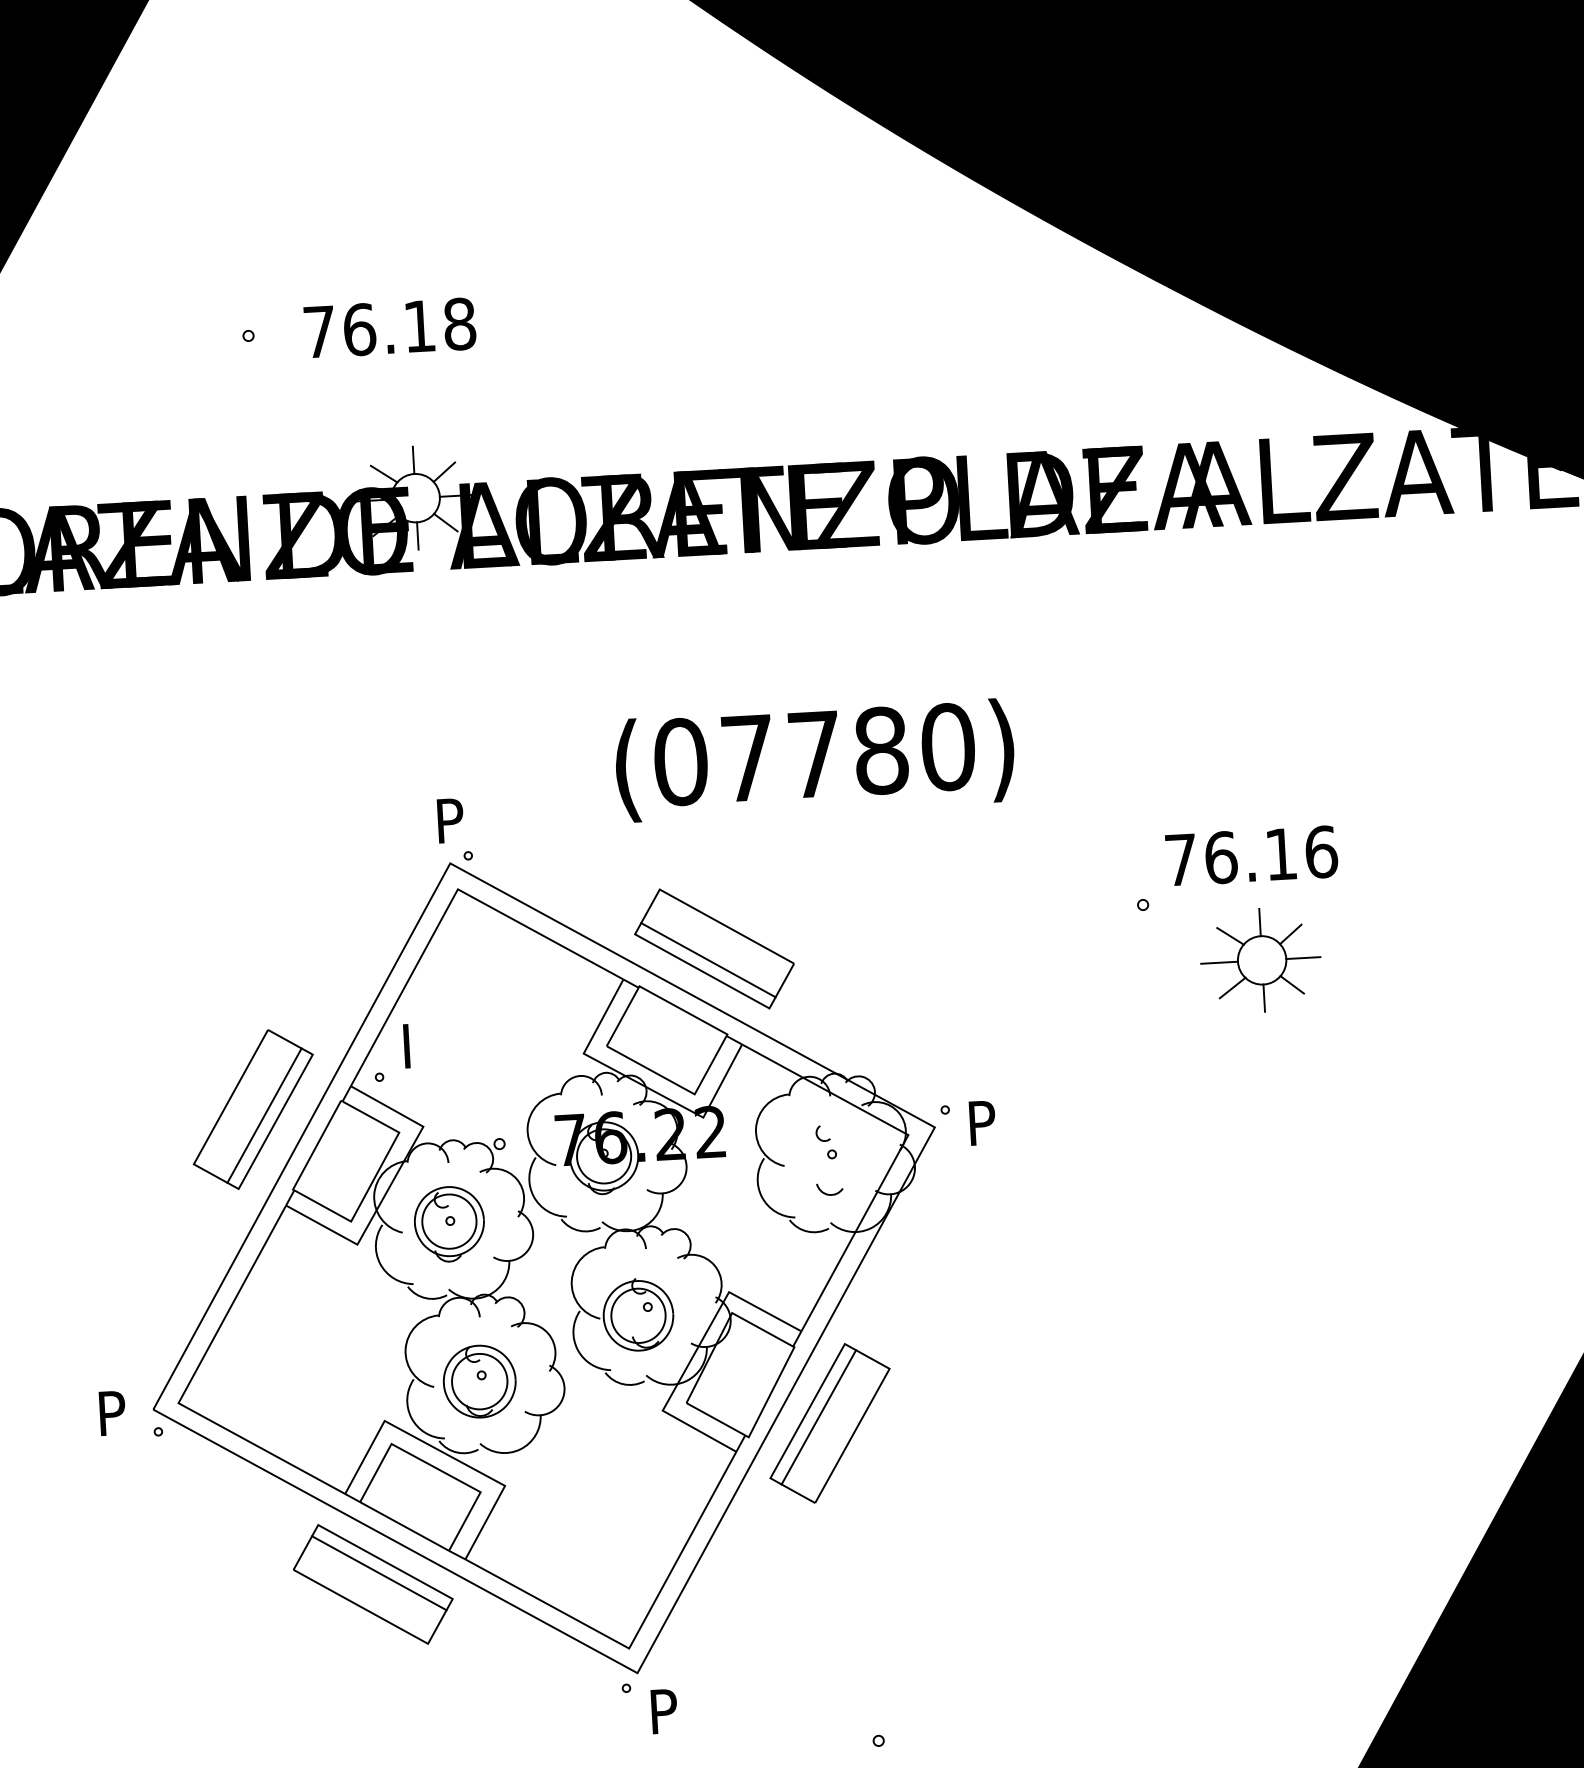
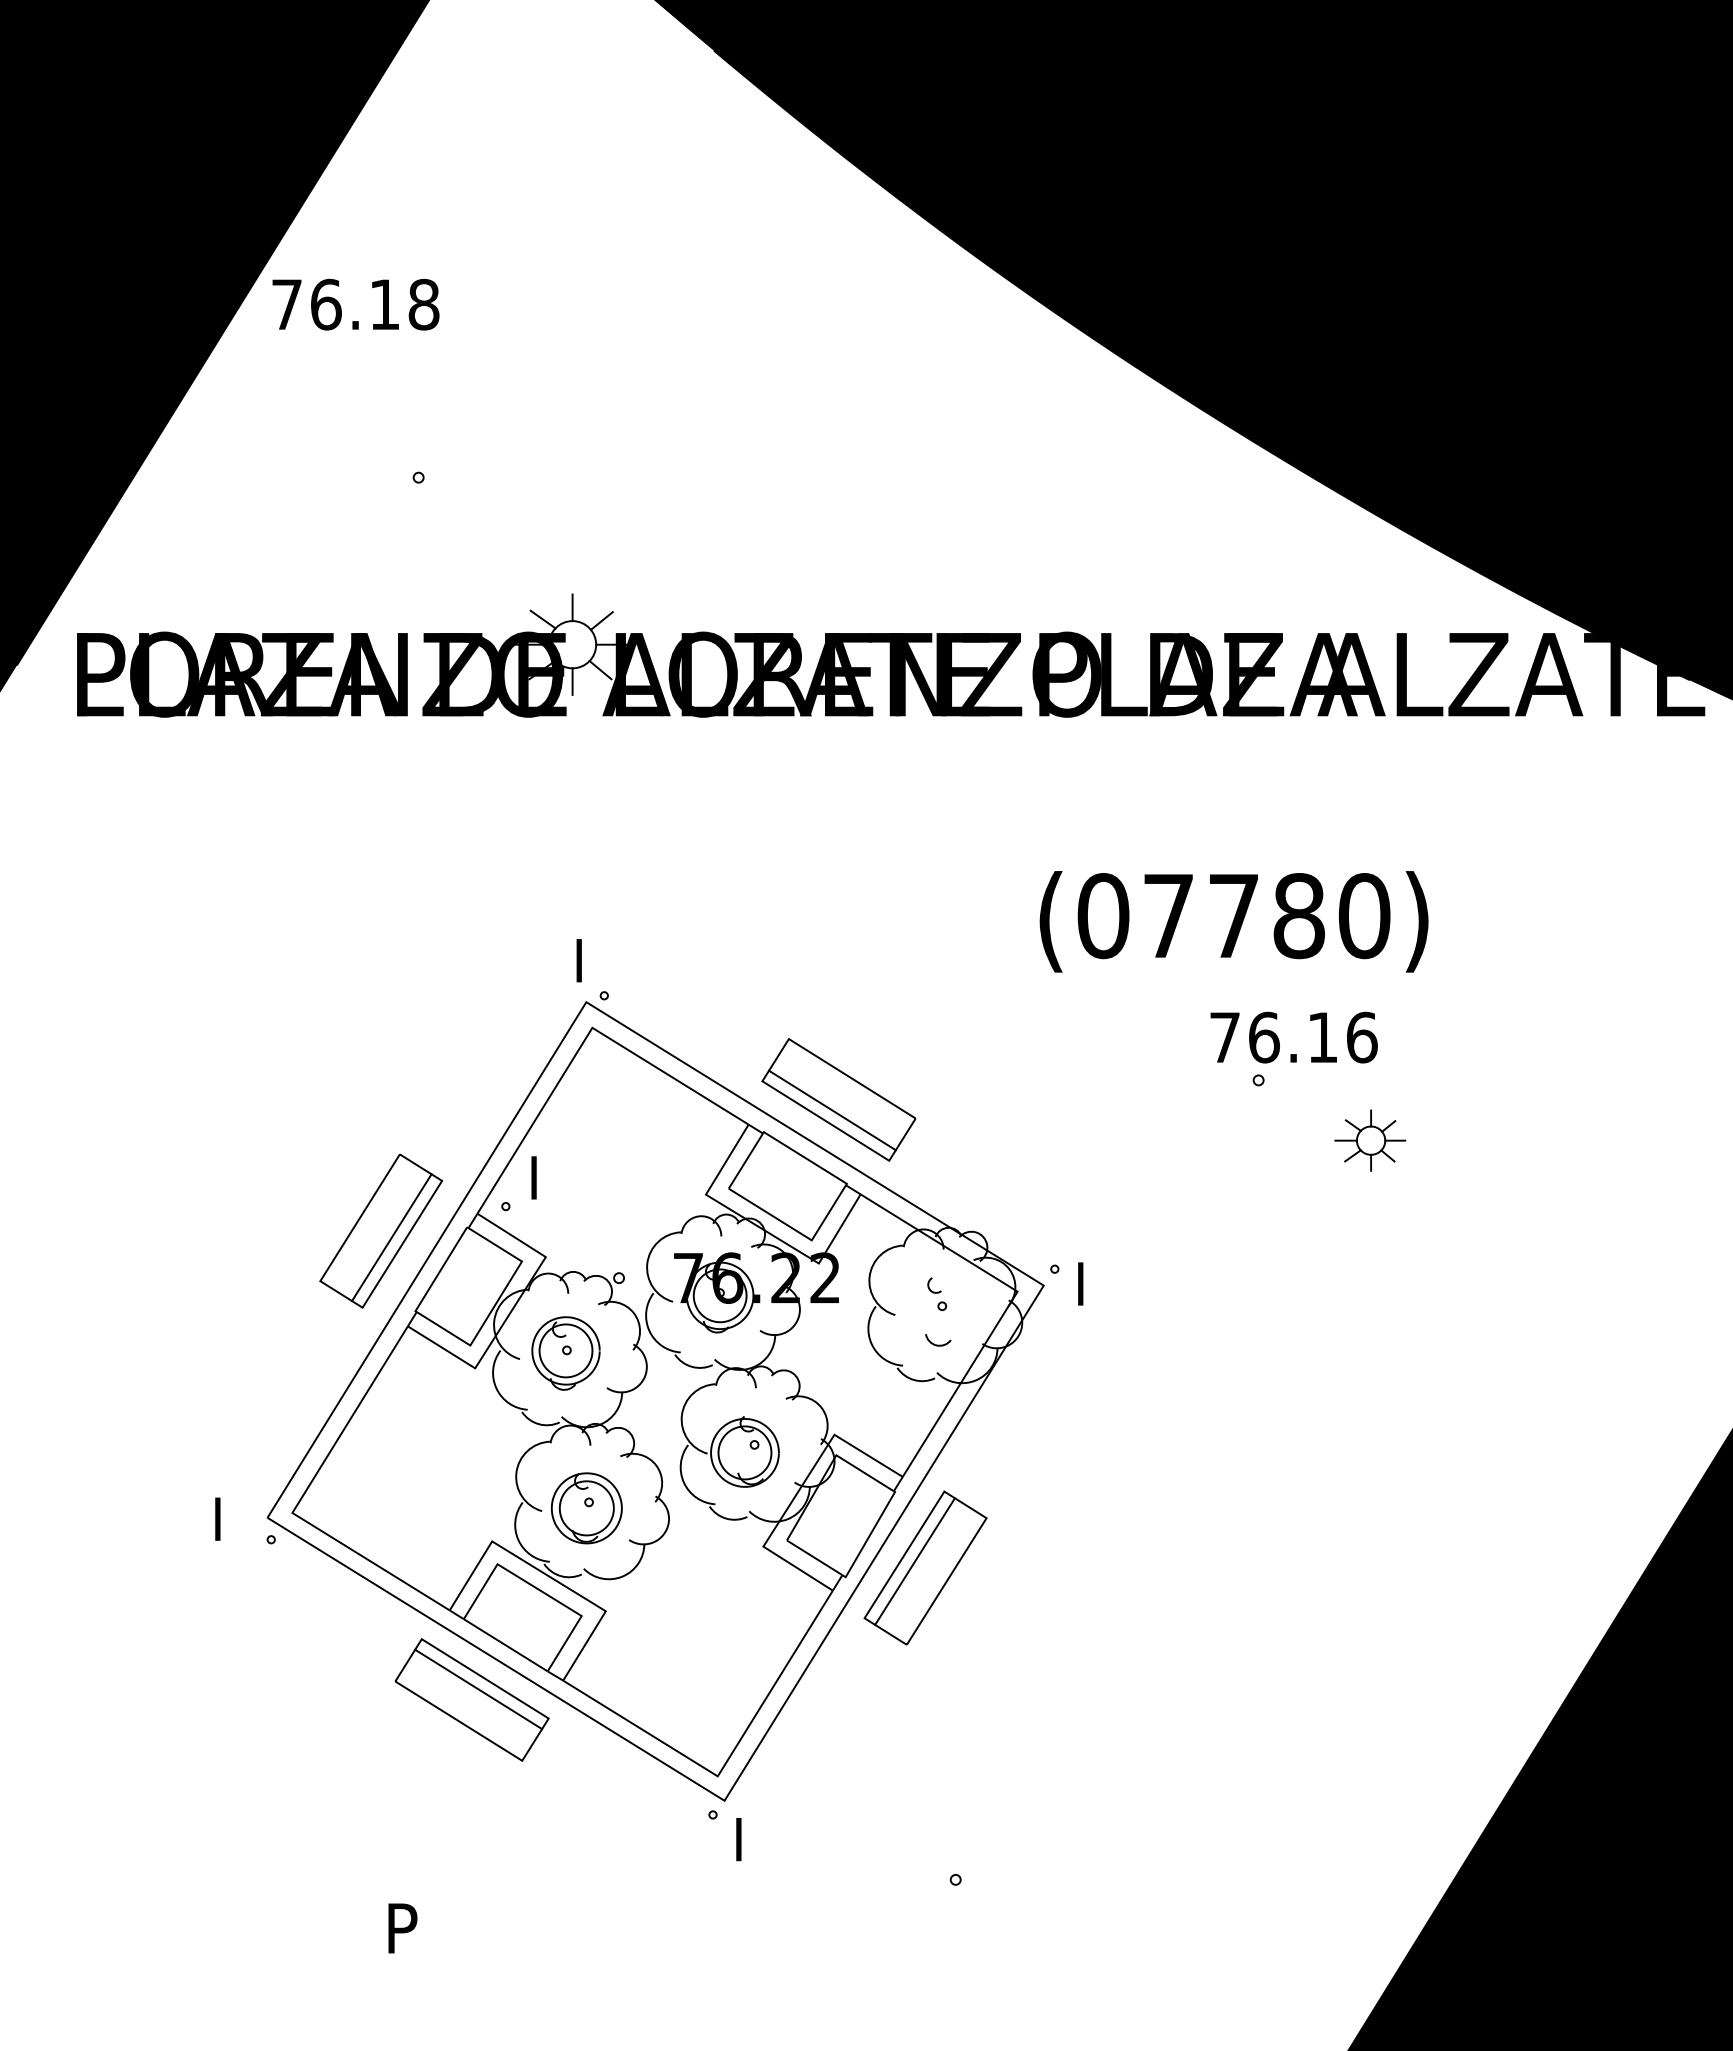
text: (389, 327) -> (355, 304), moved
text: (814, 760) -> (1233, 921), moved
text: (452, 811) -> (591, 951), P -> I
text: (1251, 855) -> (1293, 1037), moved
part: (1261, 960) -> (1370, 1140), size x0.6
text: (985, 1114) -> (1093, 1275), P -> I
text: (115, 1404) -> (230, 1510), P -> I
text: (666, 1702) -> (751, 1830), P -> I

